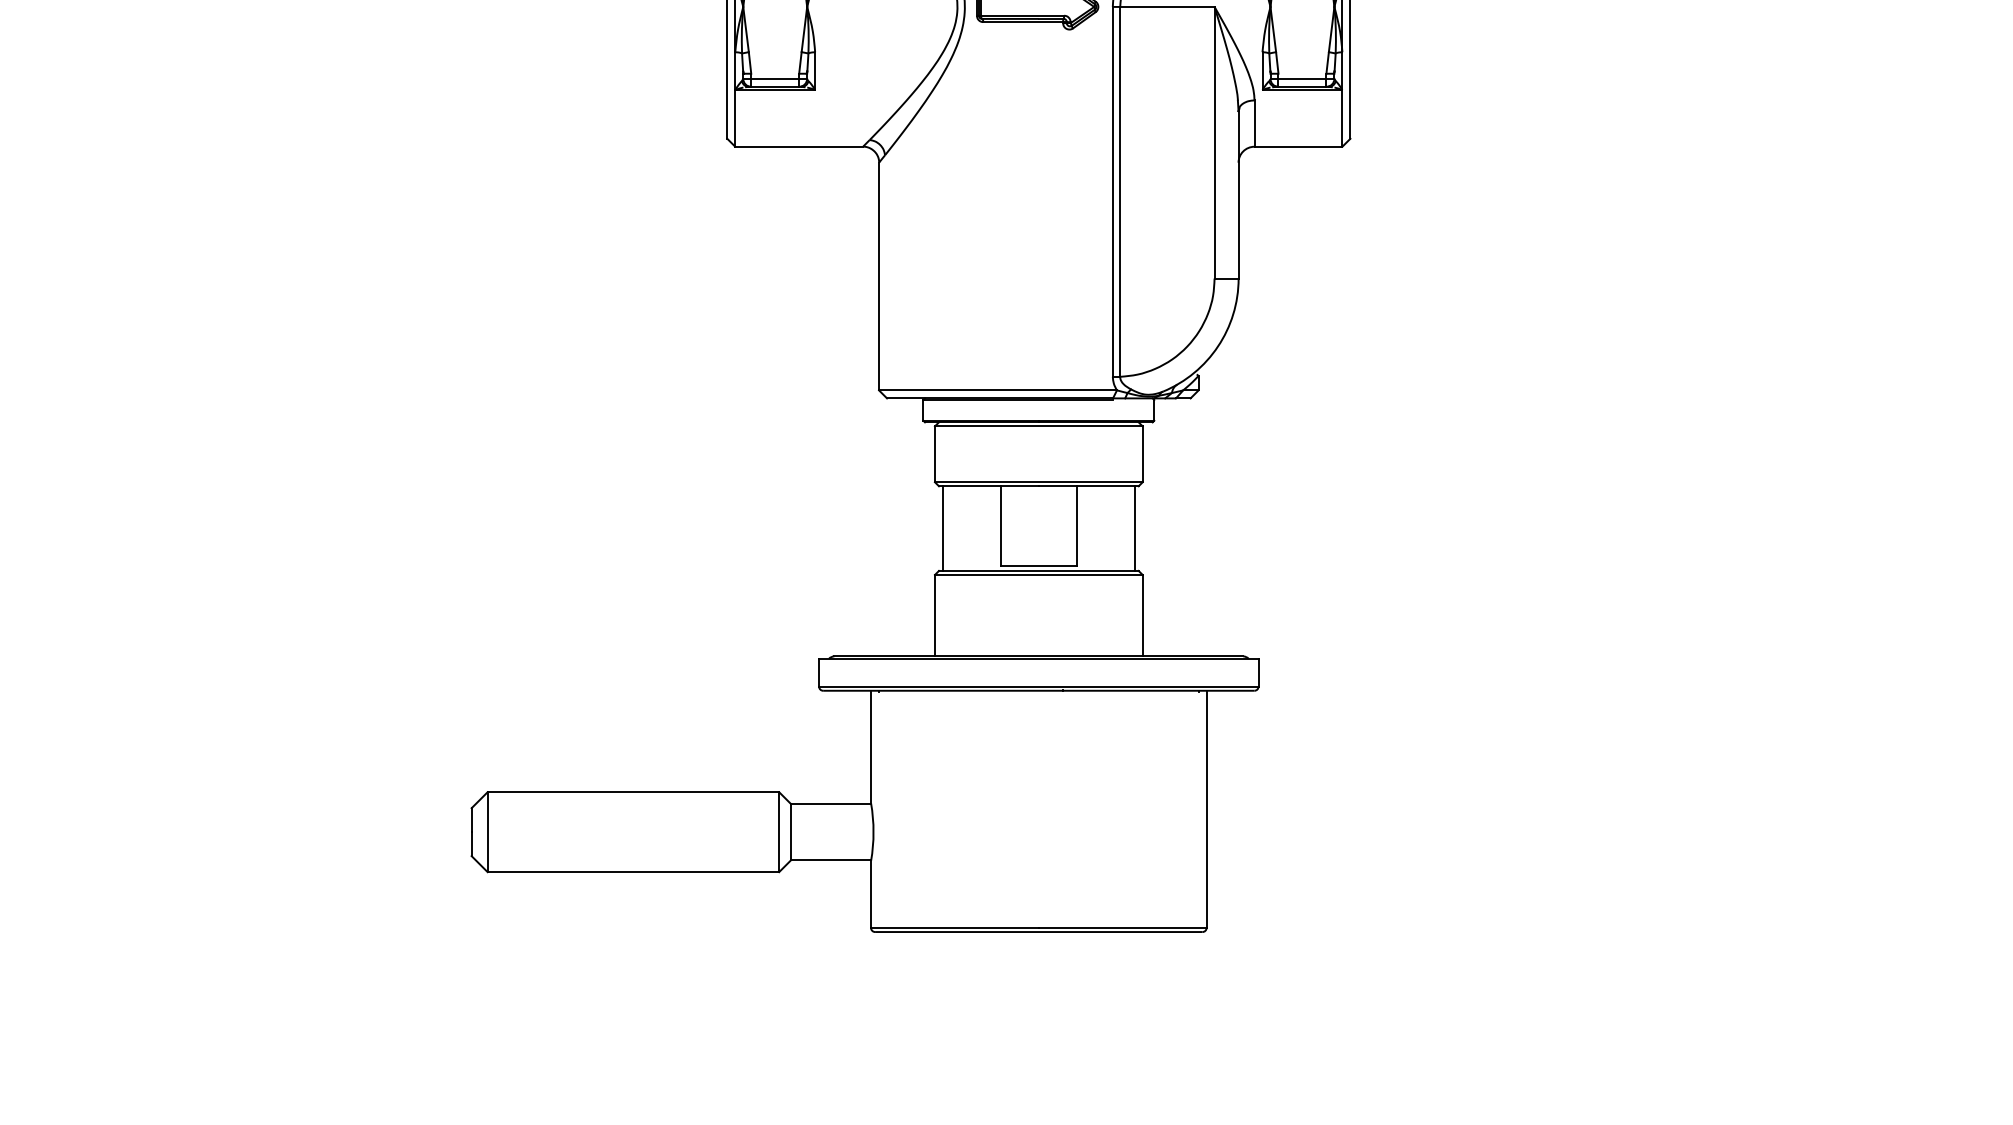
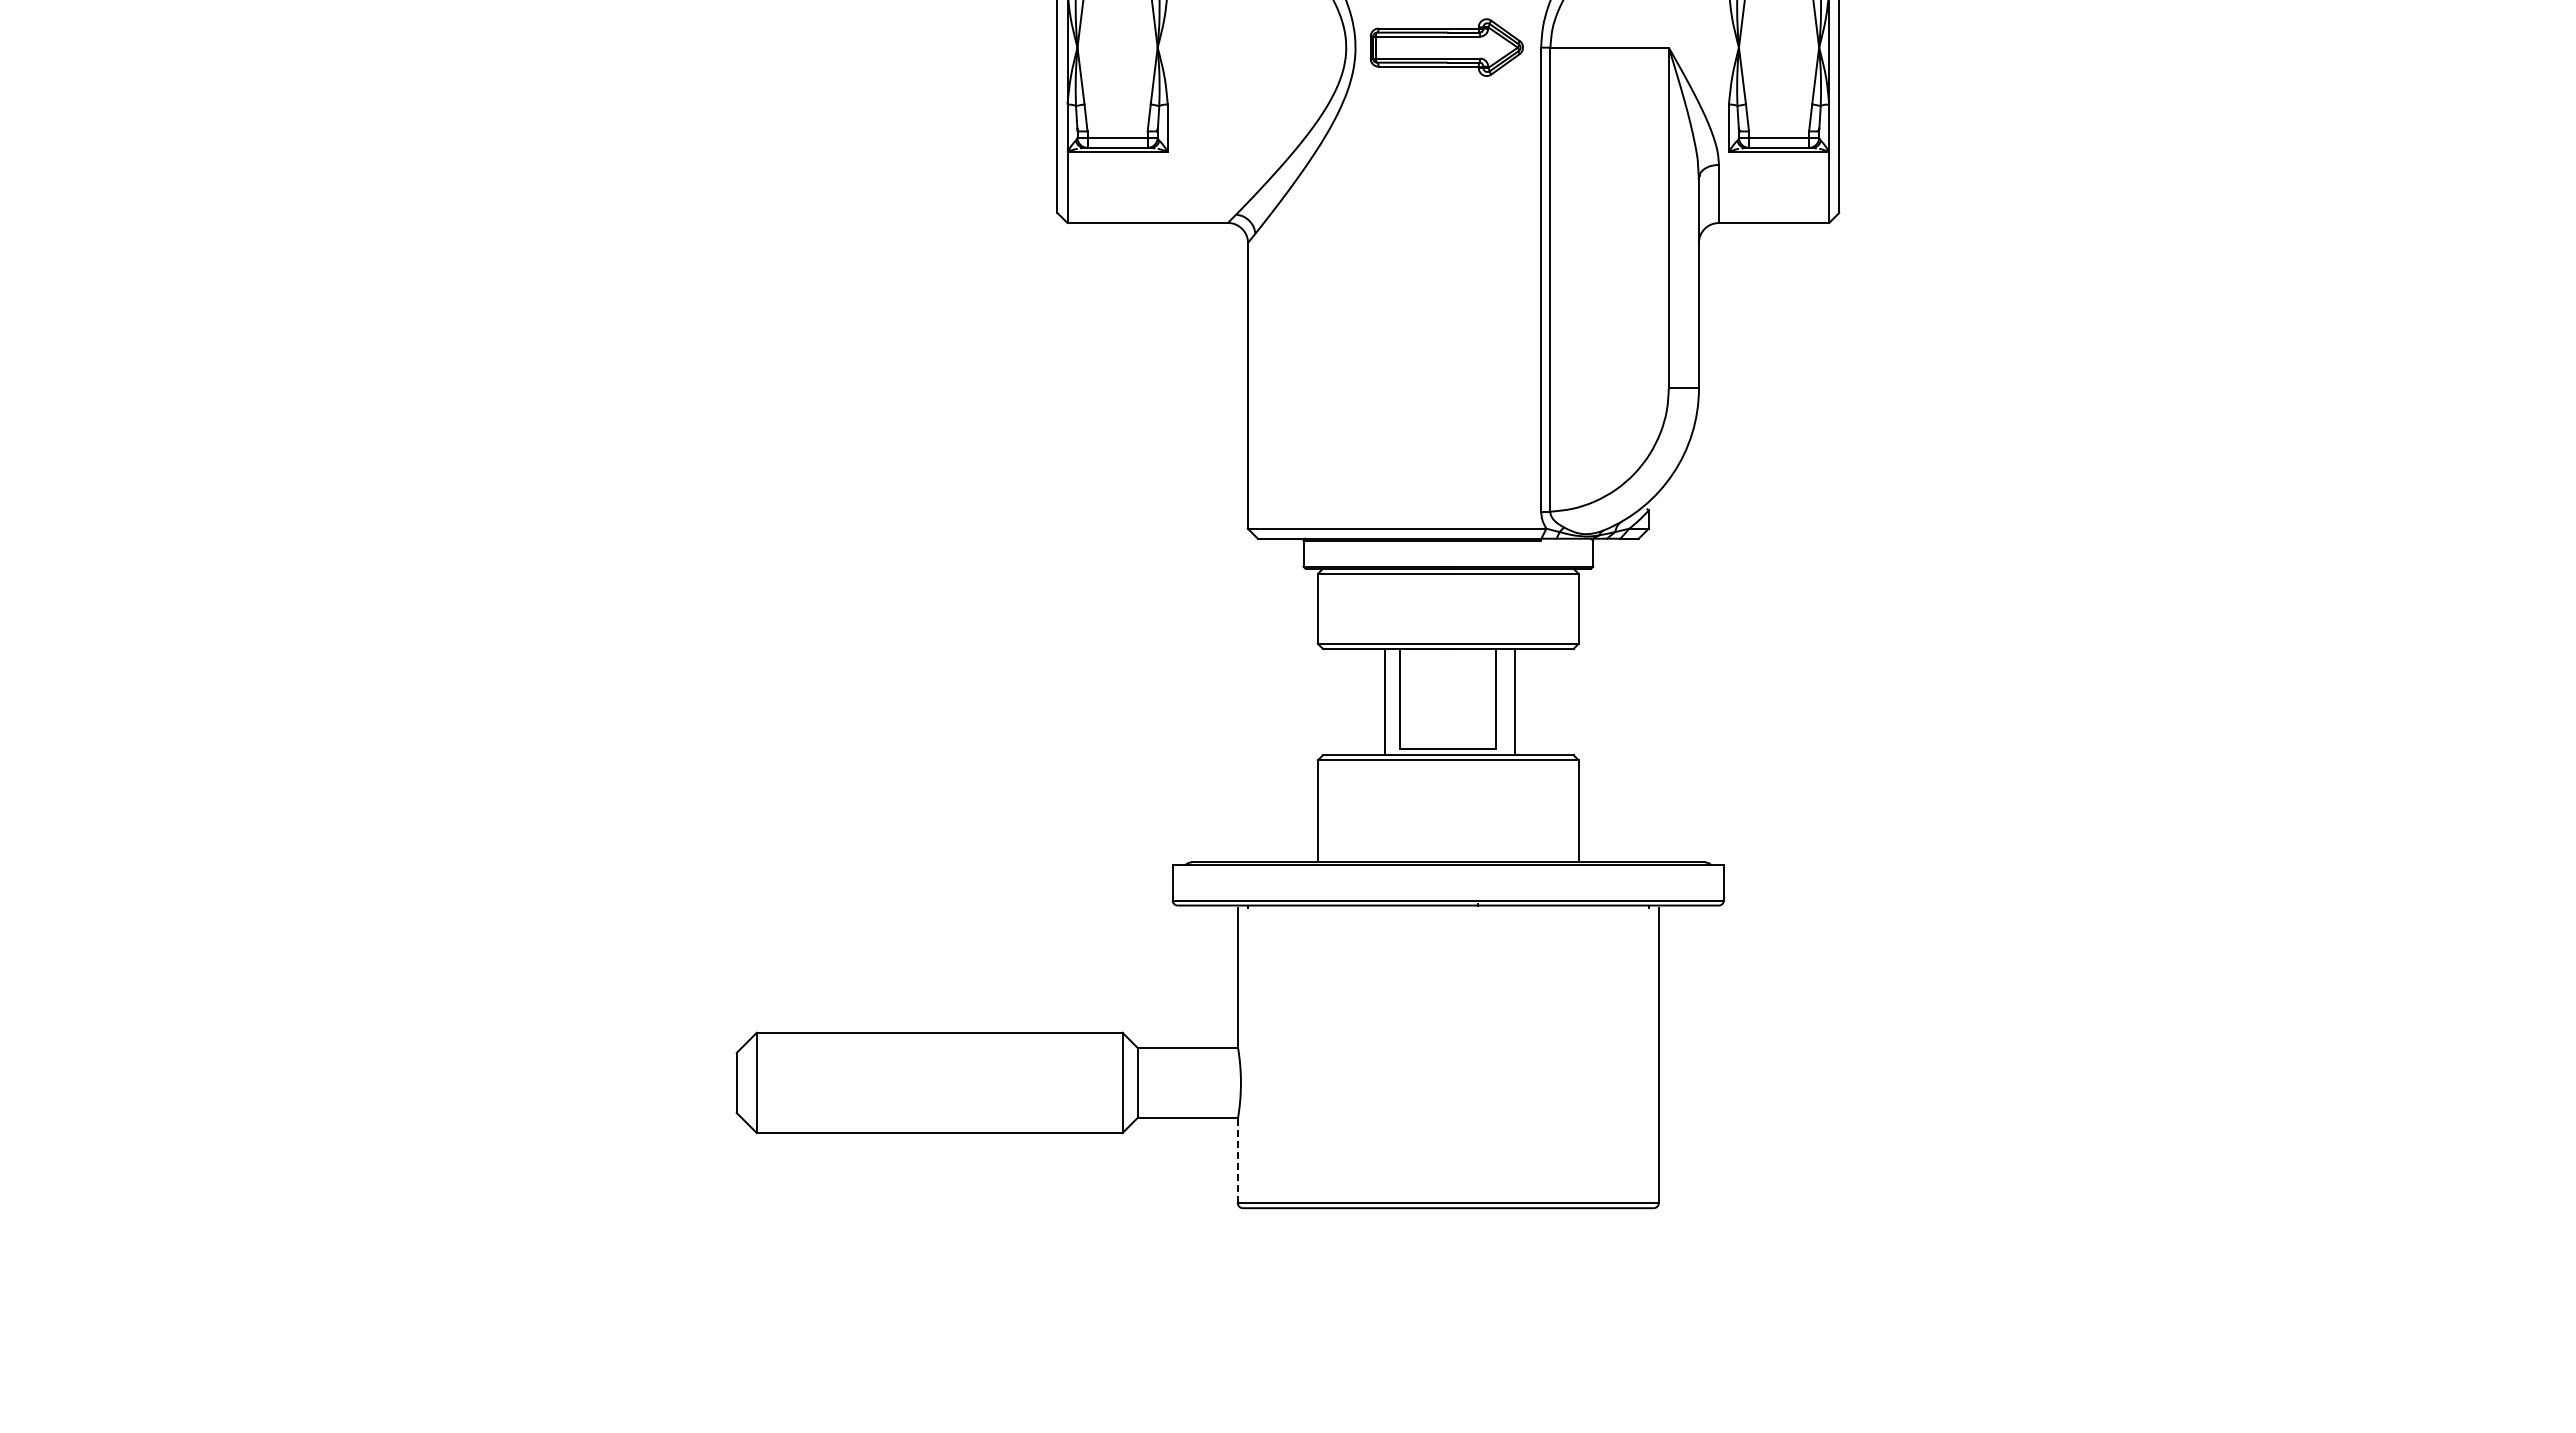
line: (943, 528) -> (1385, 701), moved
line: (1134, 528) -> (1514, 701), moved
line: (870, 894) -> (1237, 1161), solid -> dashed

